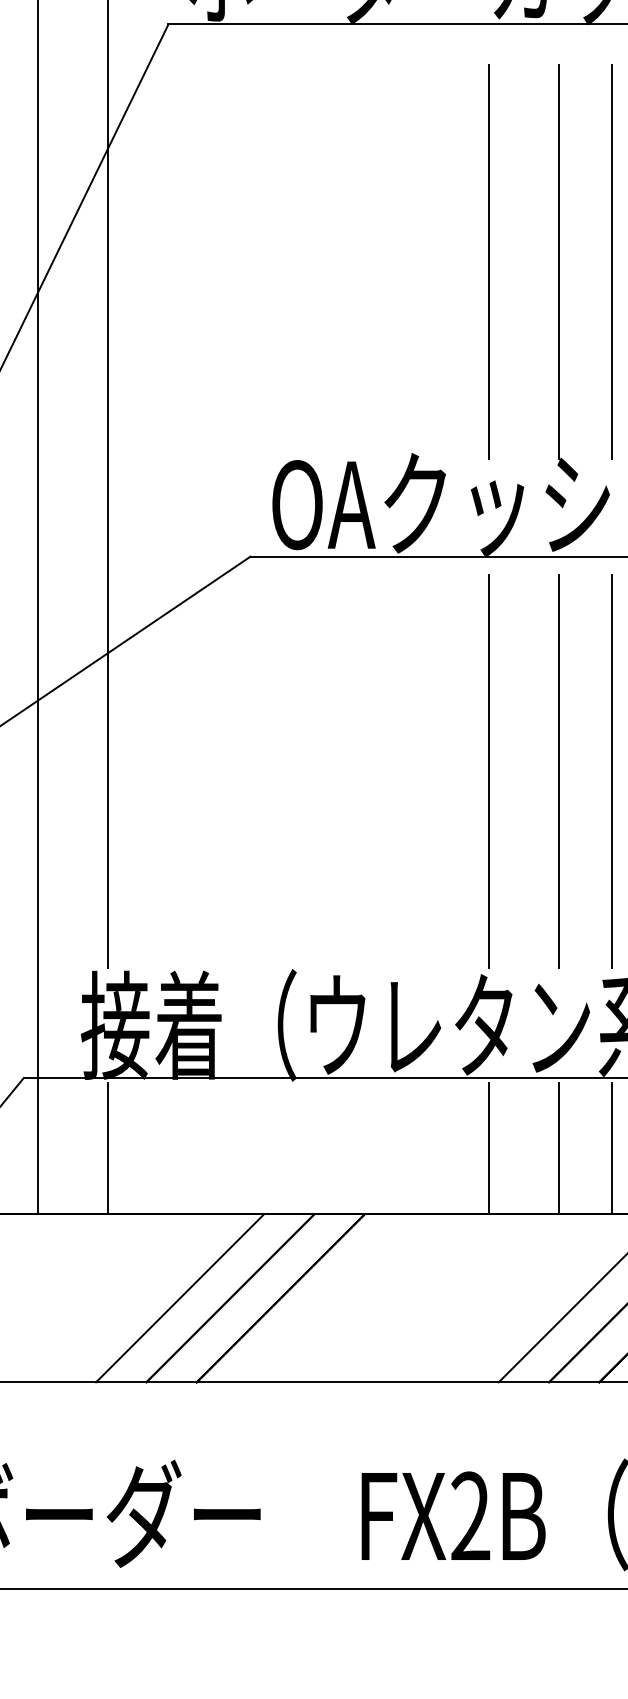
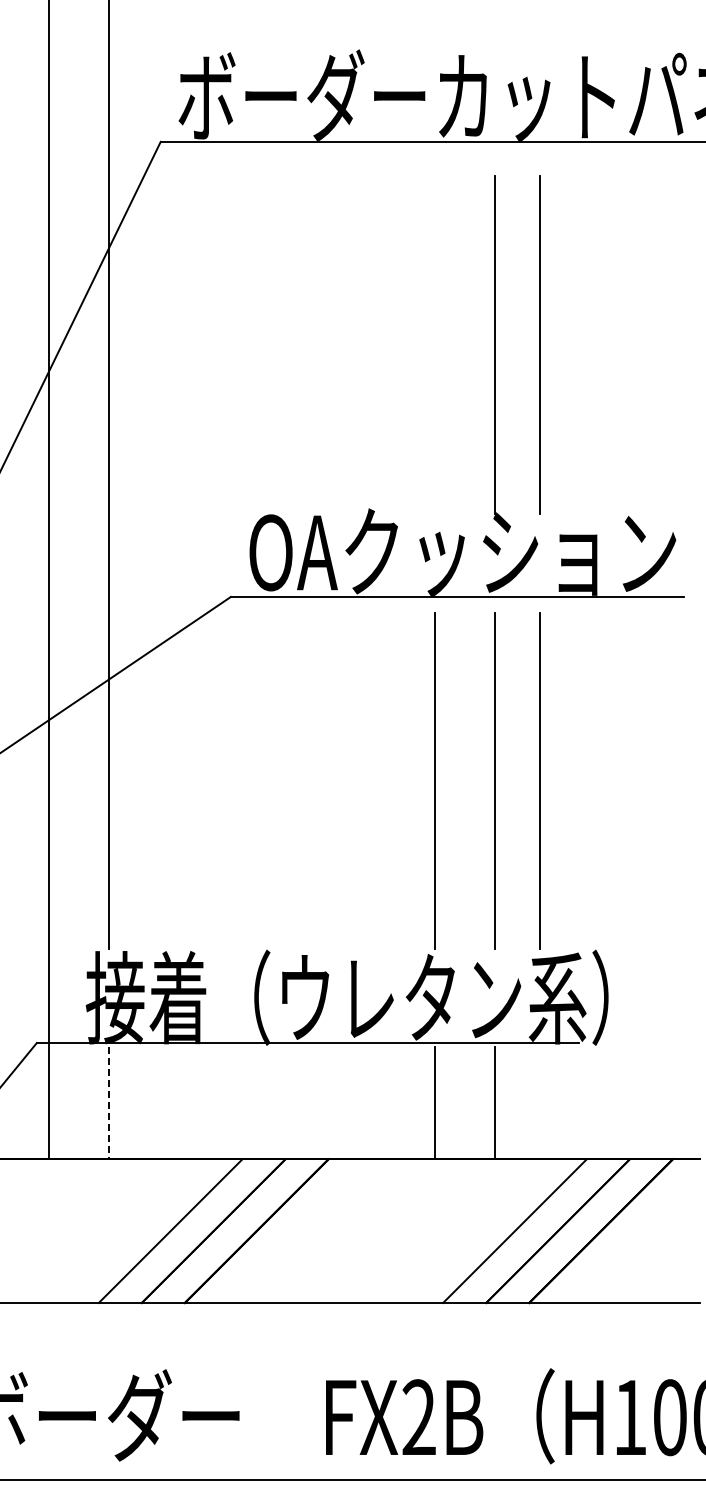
line: (488, 261) -> (434, 344), removed
line: (612, 1147) -> (540, 1102), removed
line: (108, 1149) -> (109, 1103), solid -> dashed

